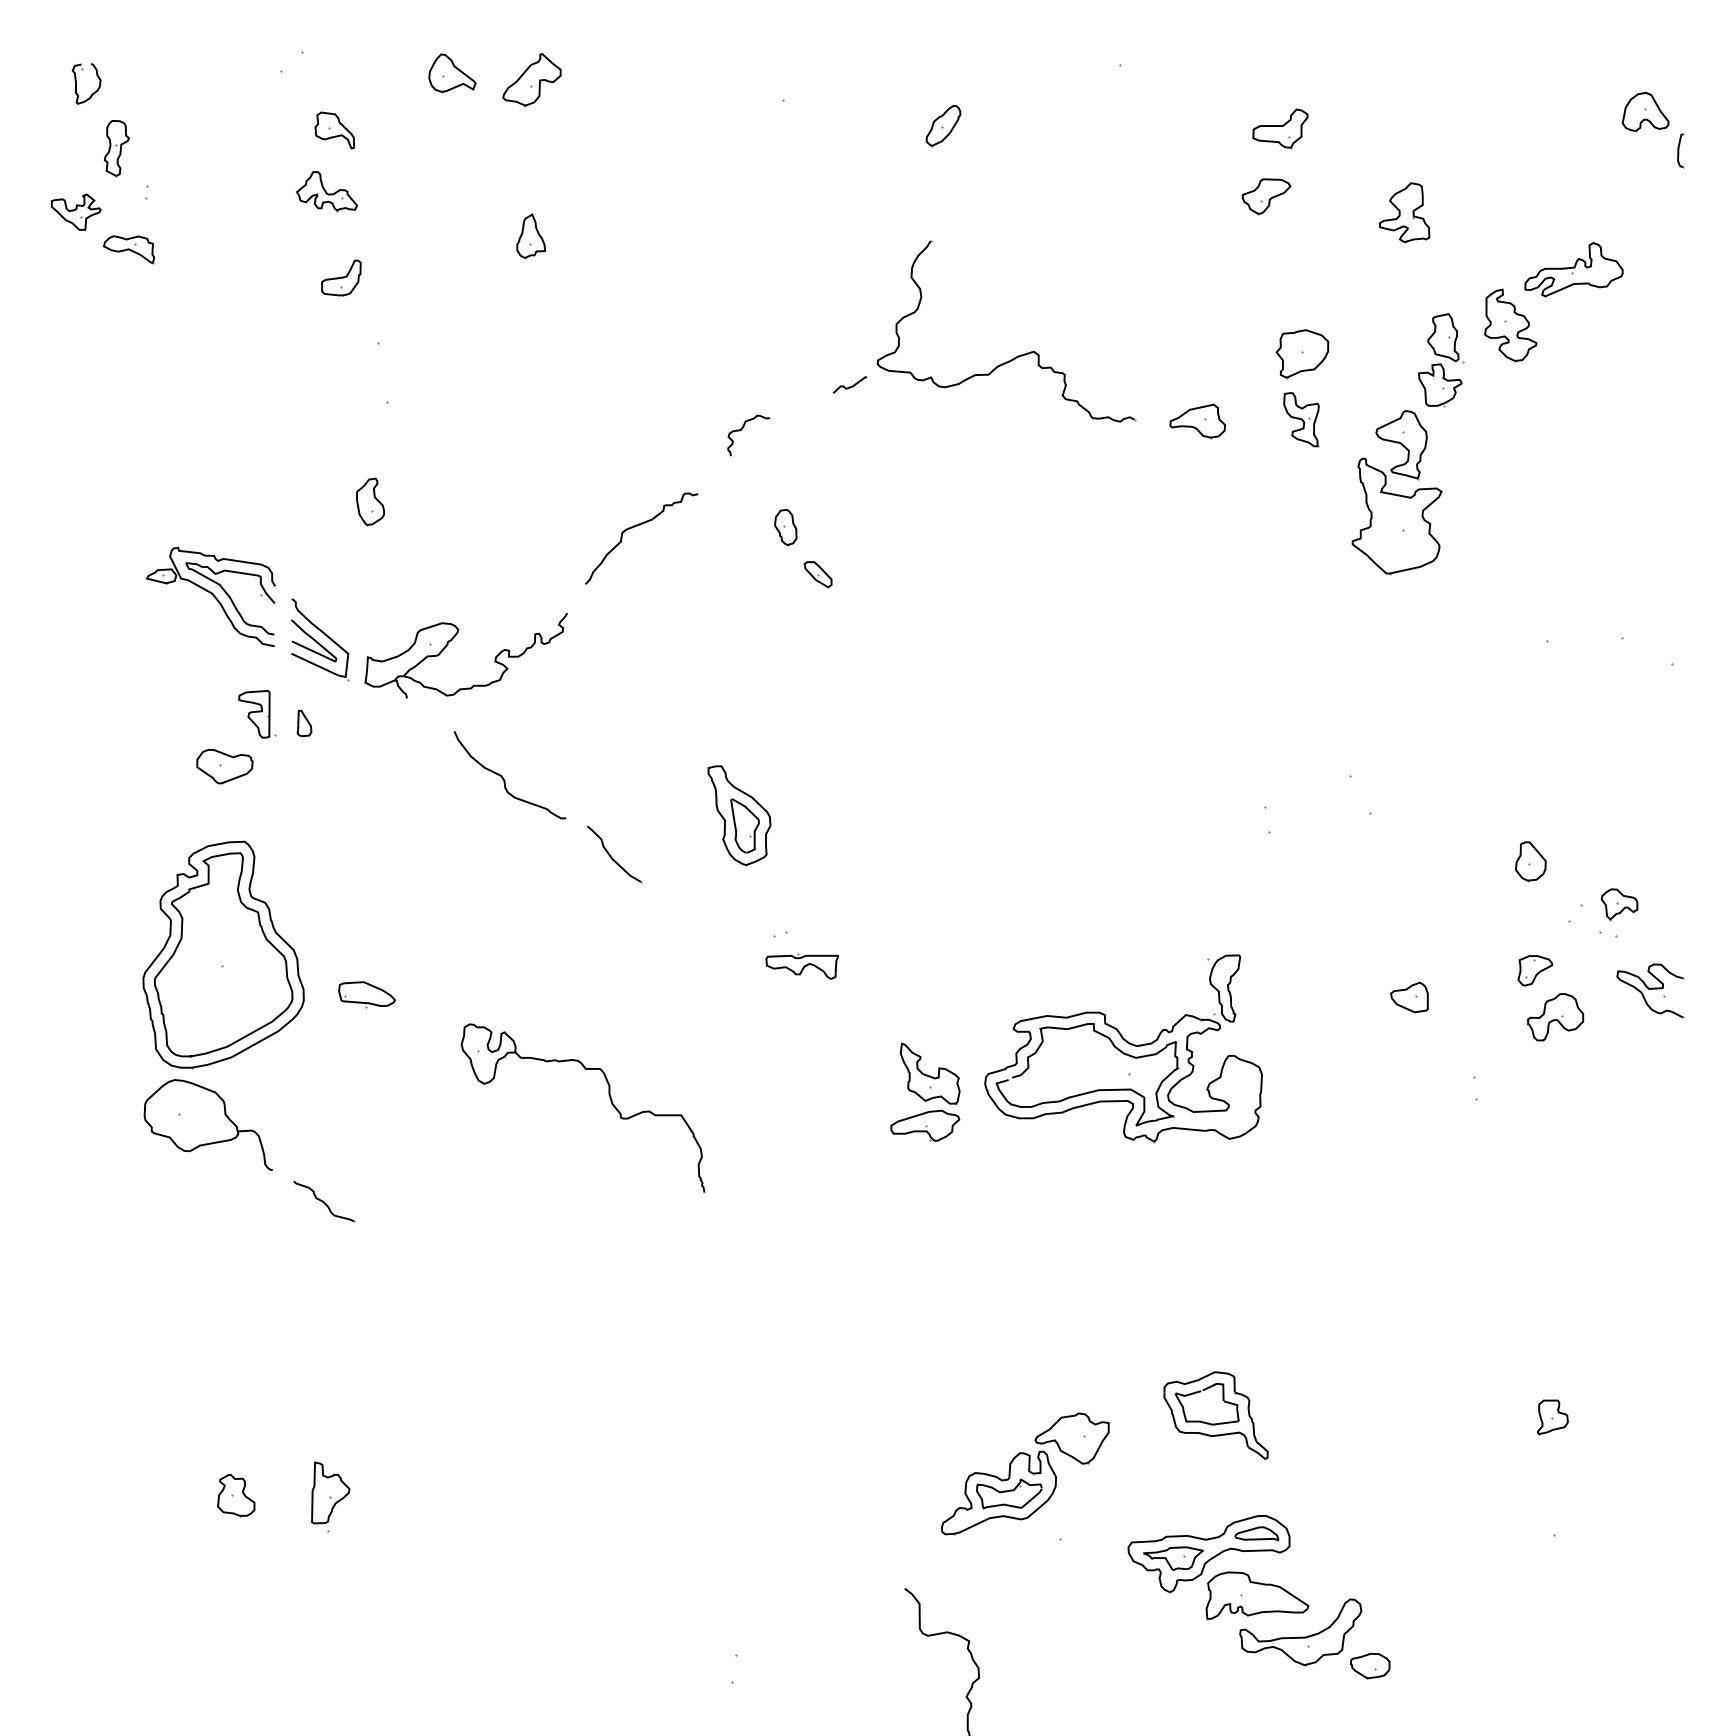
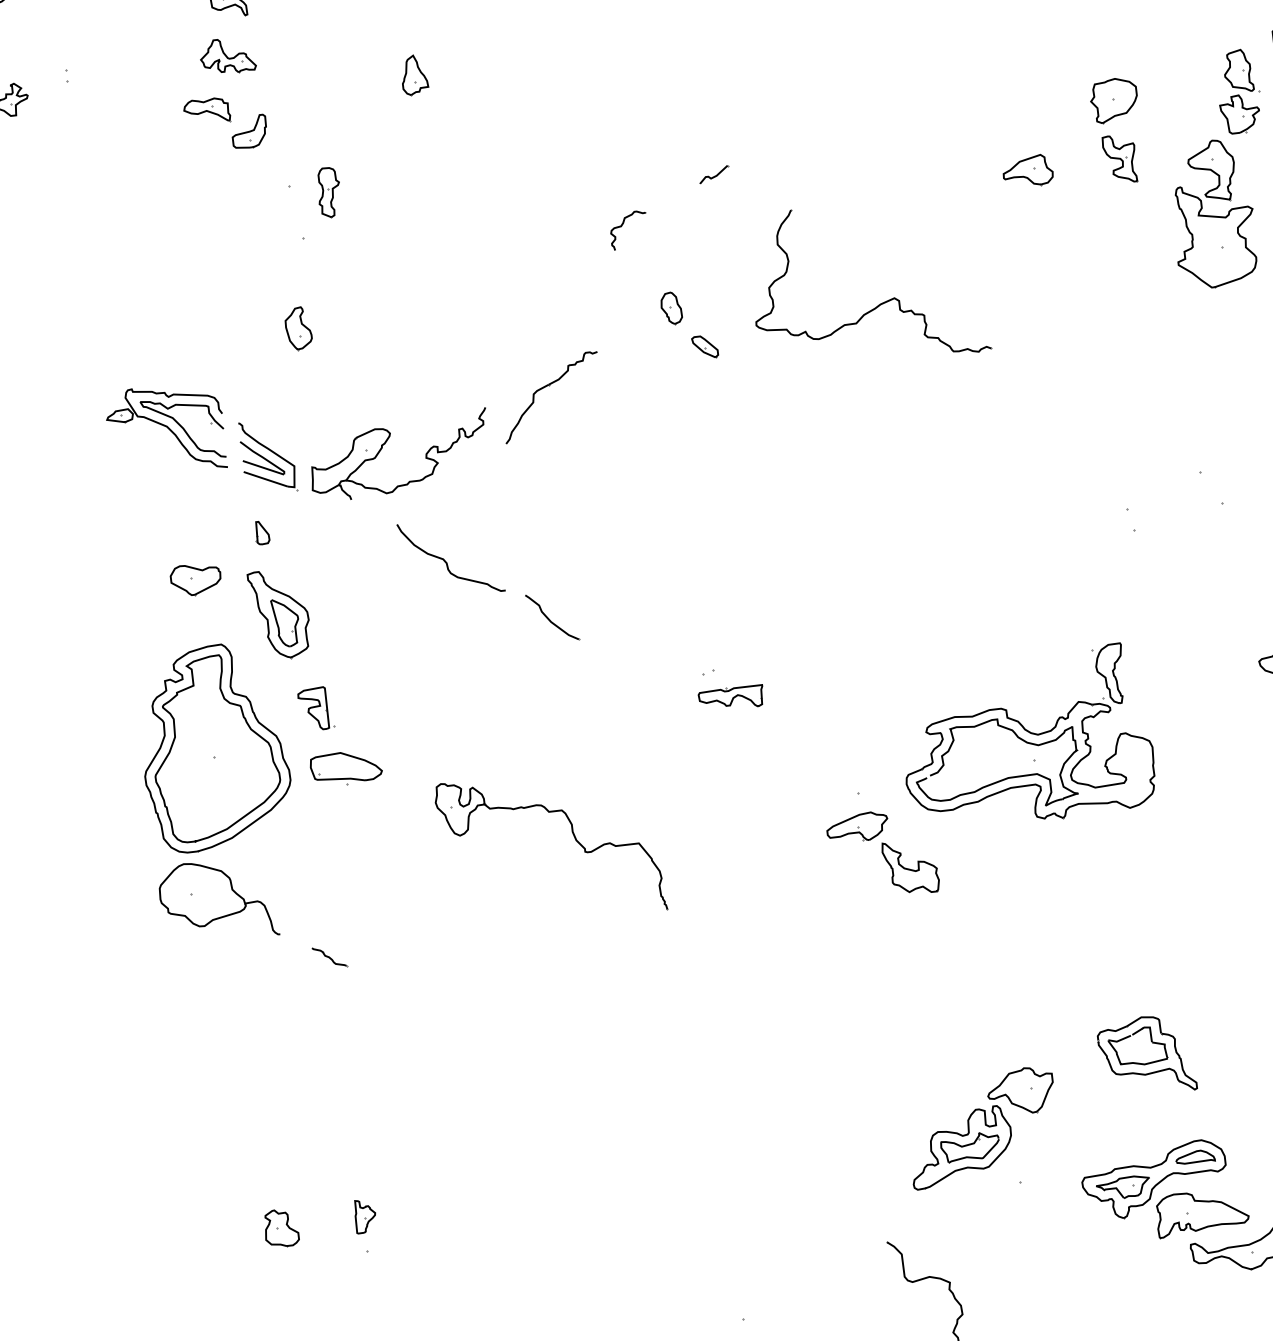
part: (116, 148) -> (328, 192), moved
part: (129, 249) -> (207, 110), moved
part: (1017, 355) -> (880, 303), moved
part: (637, 526) -> (546, 387), moved
part: (257, 714) -> (316, 709), moved
part: (739, 815) -> (280, 614), moved
part: (366, 994) -> (345, 768), size x1.4
part: (929, 1073) -> (910, 867), moved
part: (324, 1201) -> (329, 957), size x0.6
part: (330, 1492) -> (365, 1215), size x0.6

